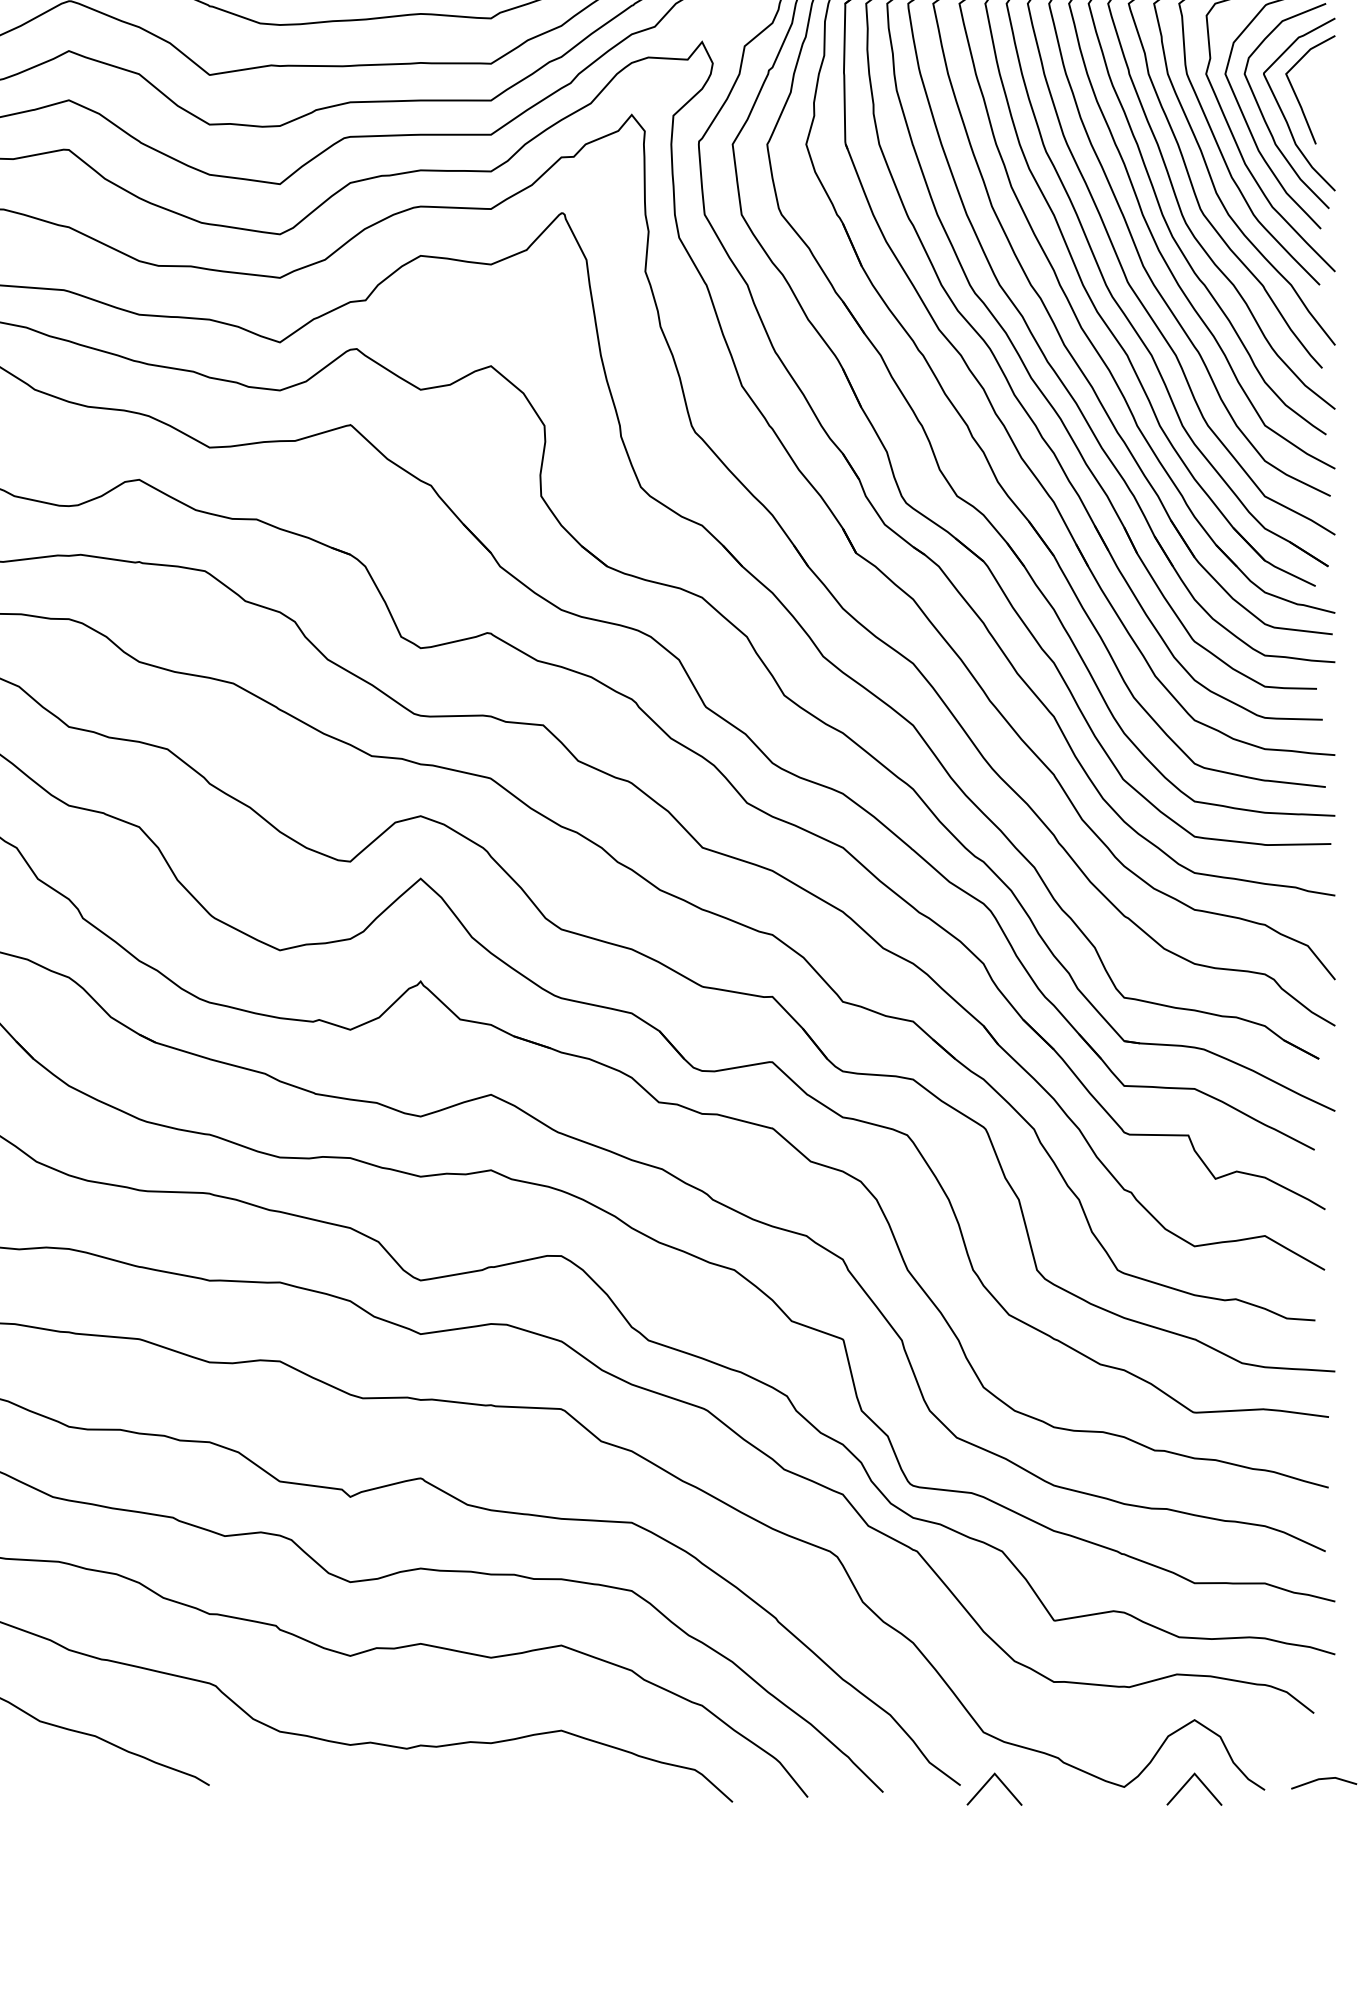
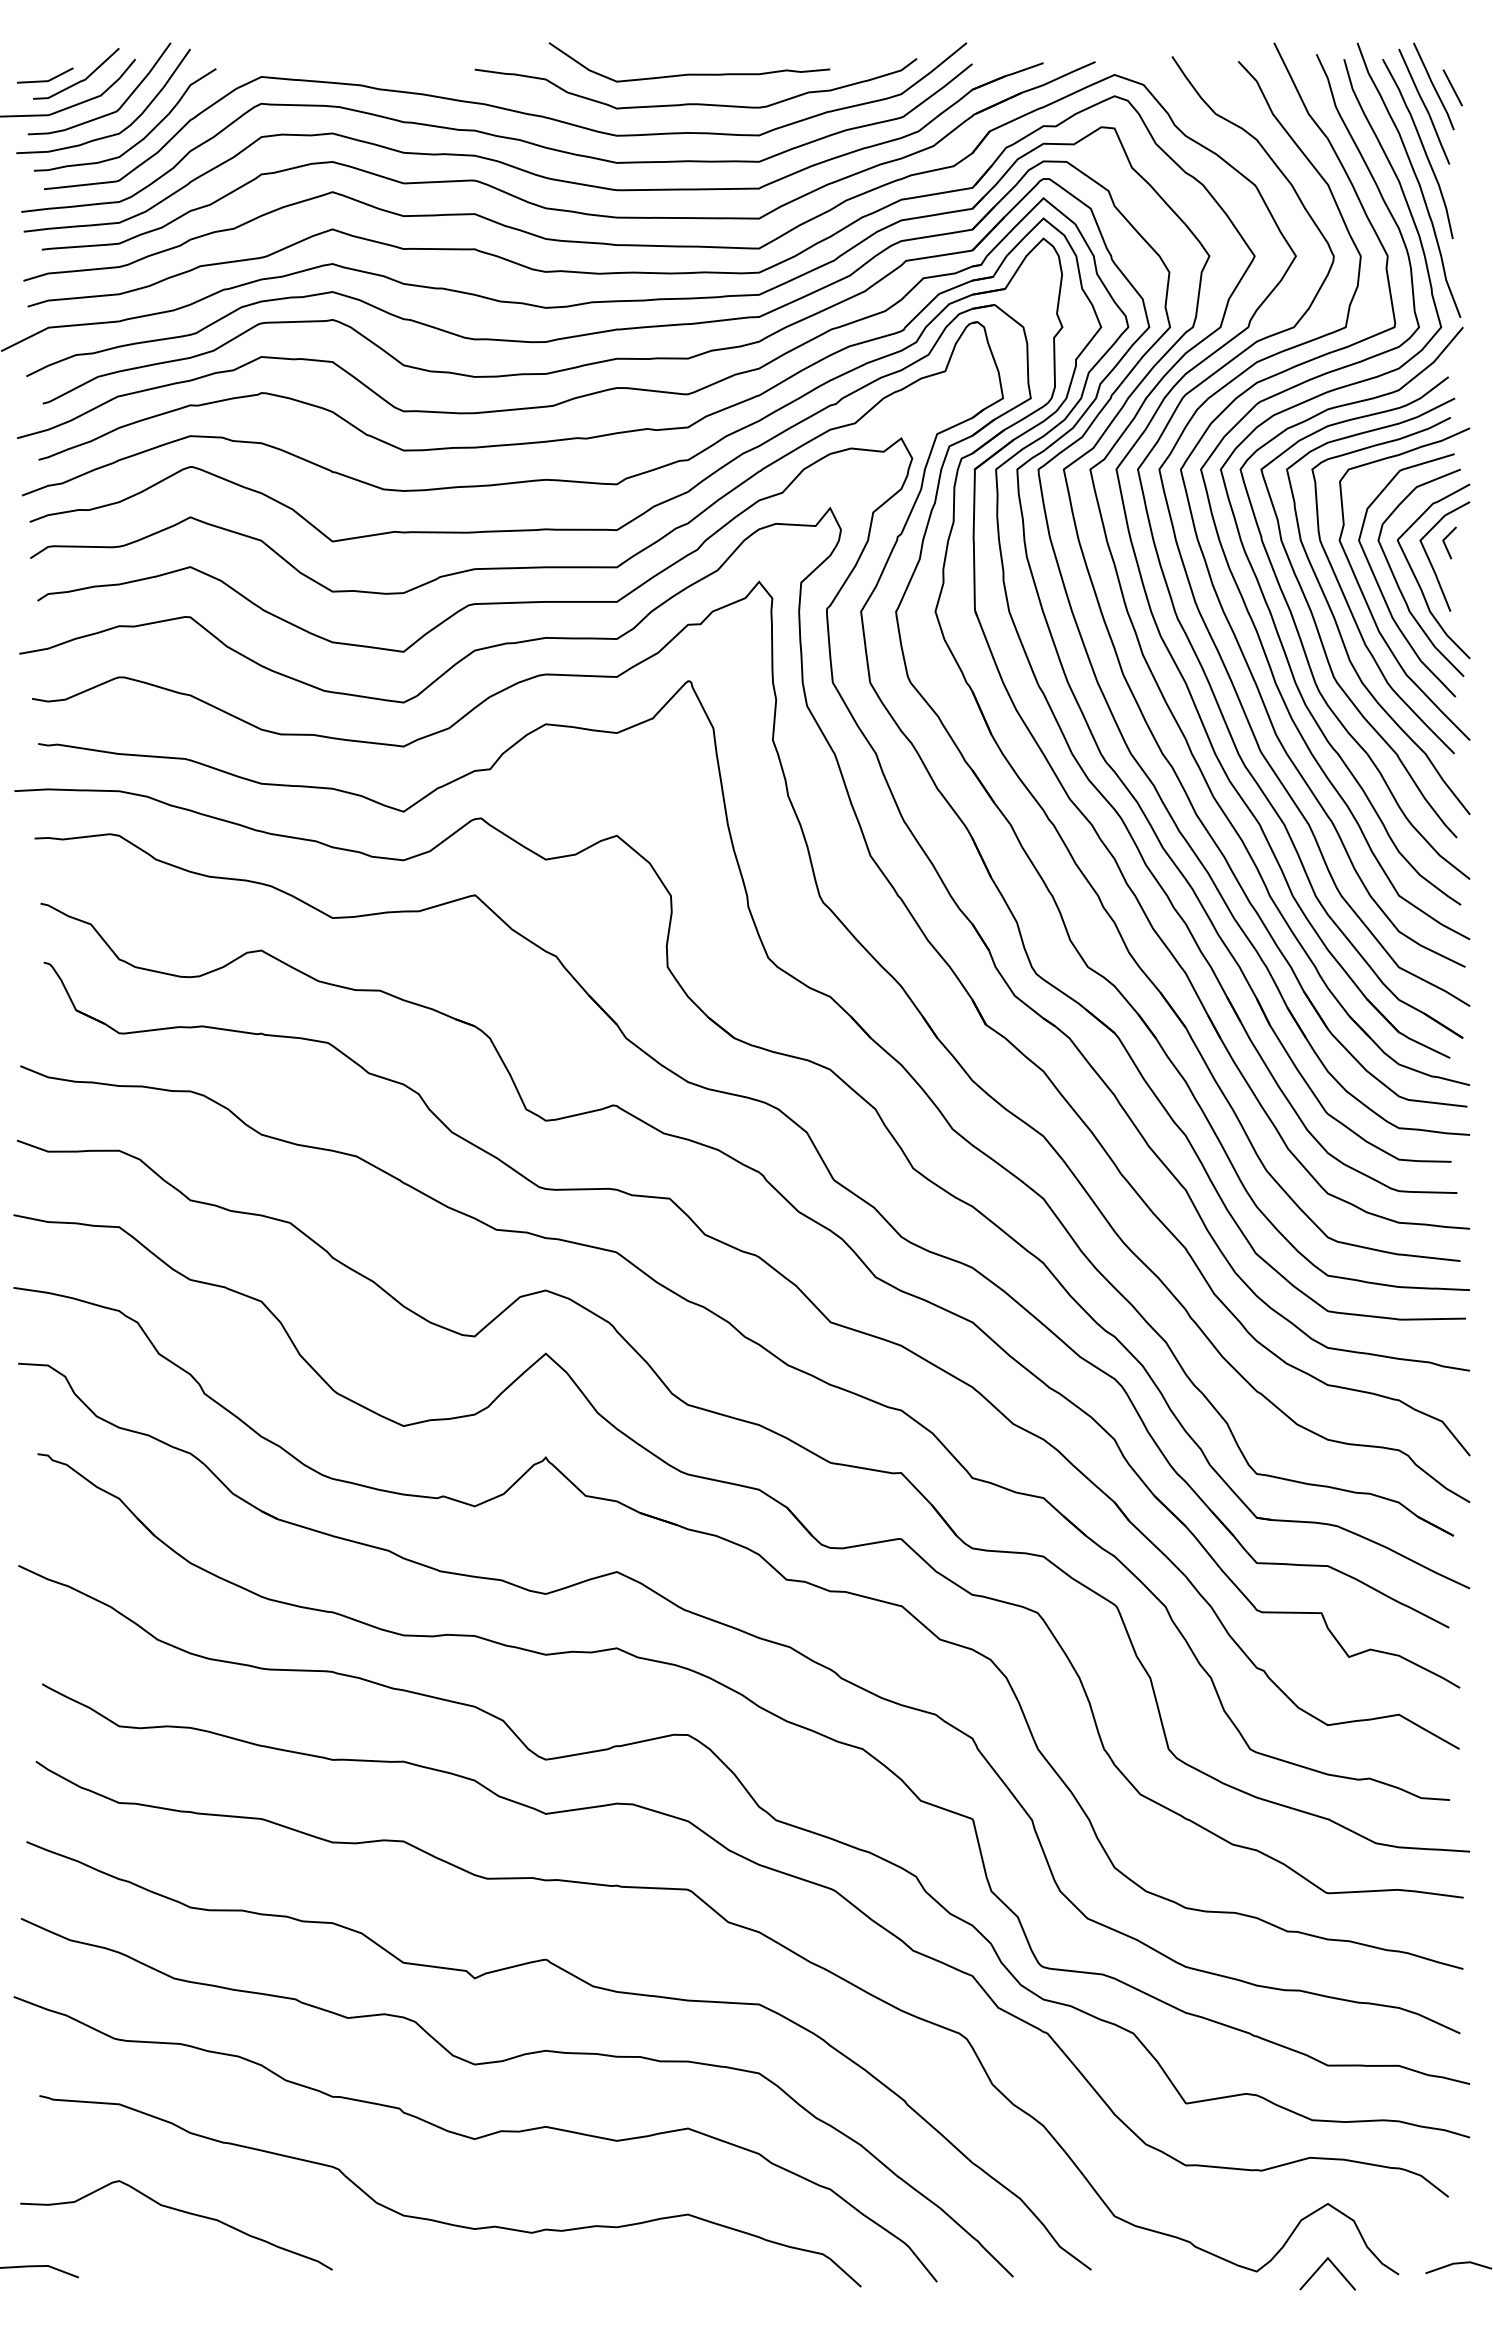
line: (1310, 76) -> (1445, 543), added
line: (987, 1784) -> (1118, 2268), removed

